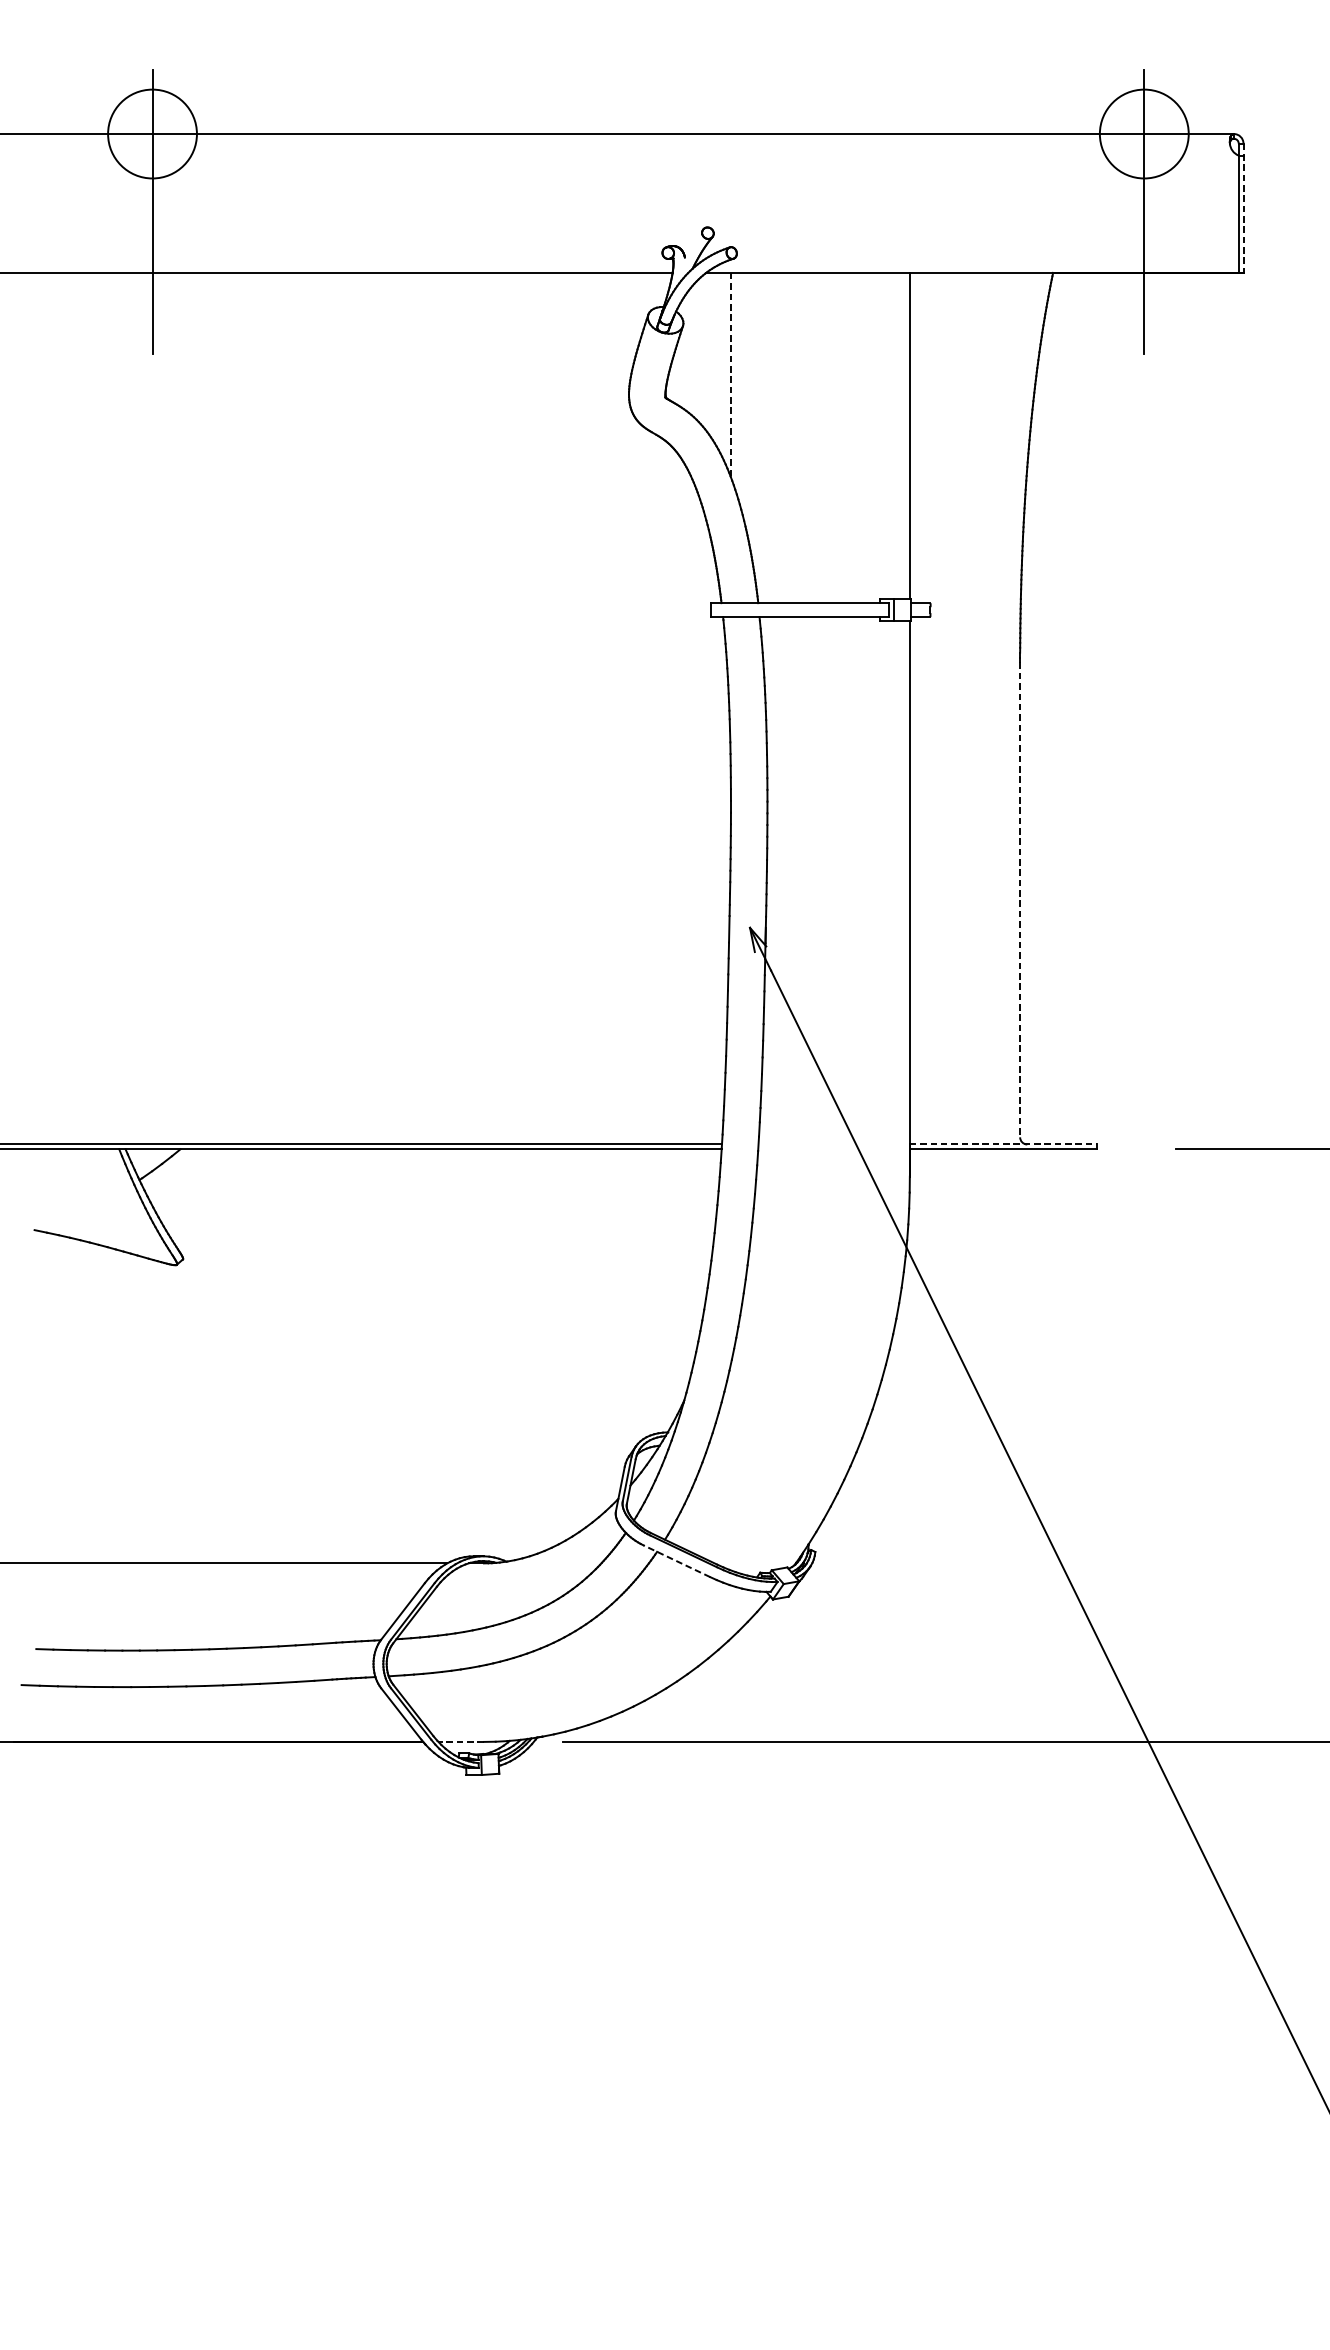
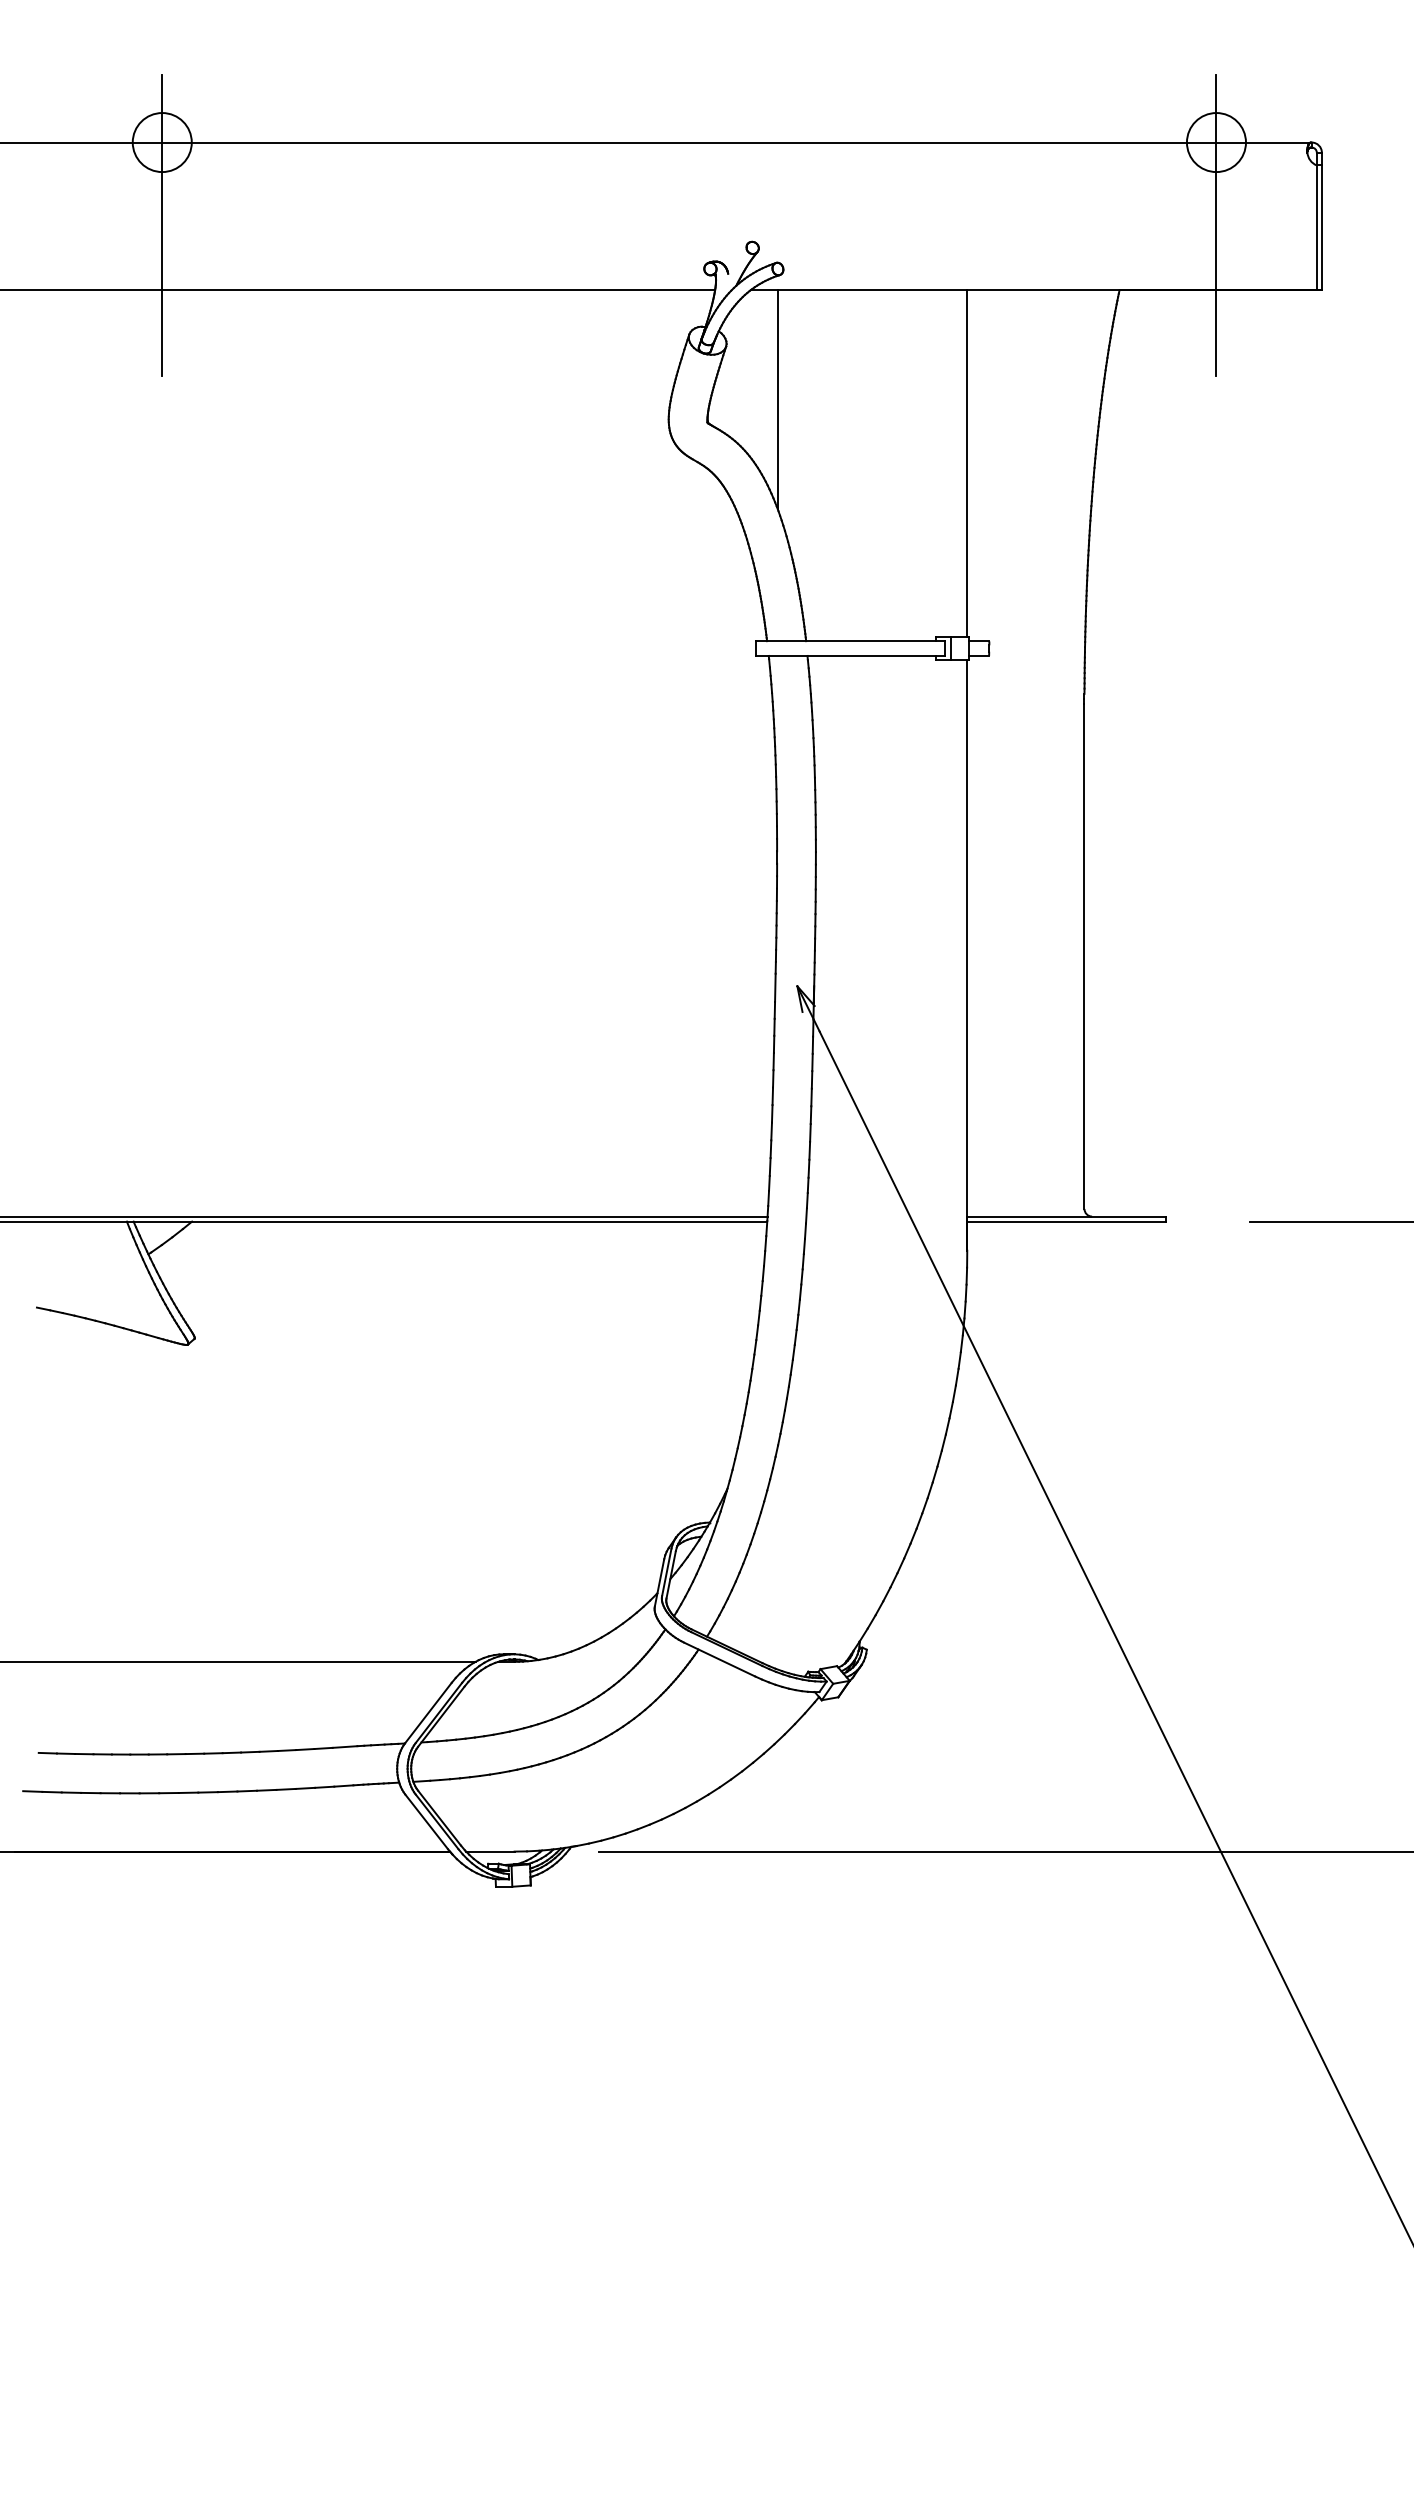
circle: (151, 134) -> (161, 142), size x0.62
circle: (1143, 134) -> (1215, 142), size x0.62
line: (1243, 208) -> (1321, 221), dashed -> solid
line: (731, 375) -> (777, 399), dashed -> solid
line: (1020, 900) -> (1084, 957), dashed -> solid
line: (1004, 1144) -> (1067, 1216), dashed -> solid
line: (676, 1561) -> (719, 1659), dashed -> solid
line: (460, 1741) -> (489, 1851), dashed -> solid

